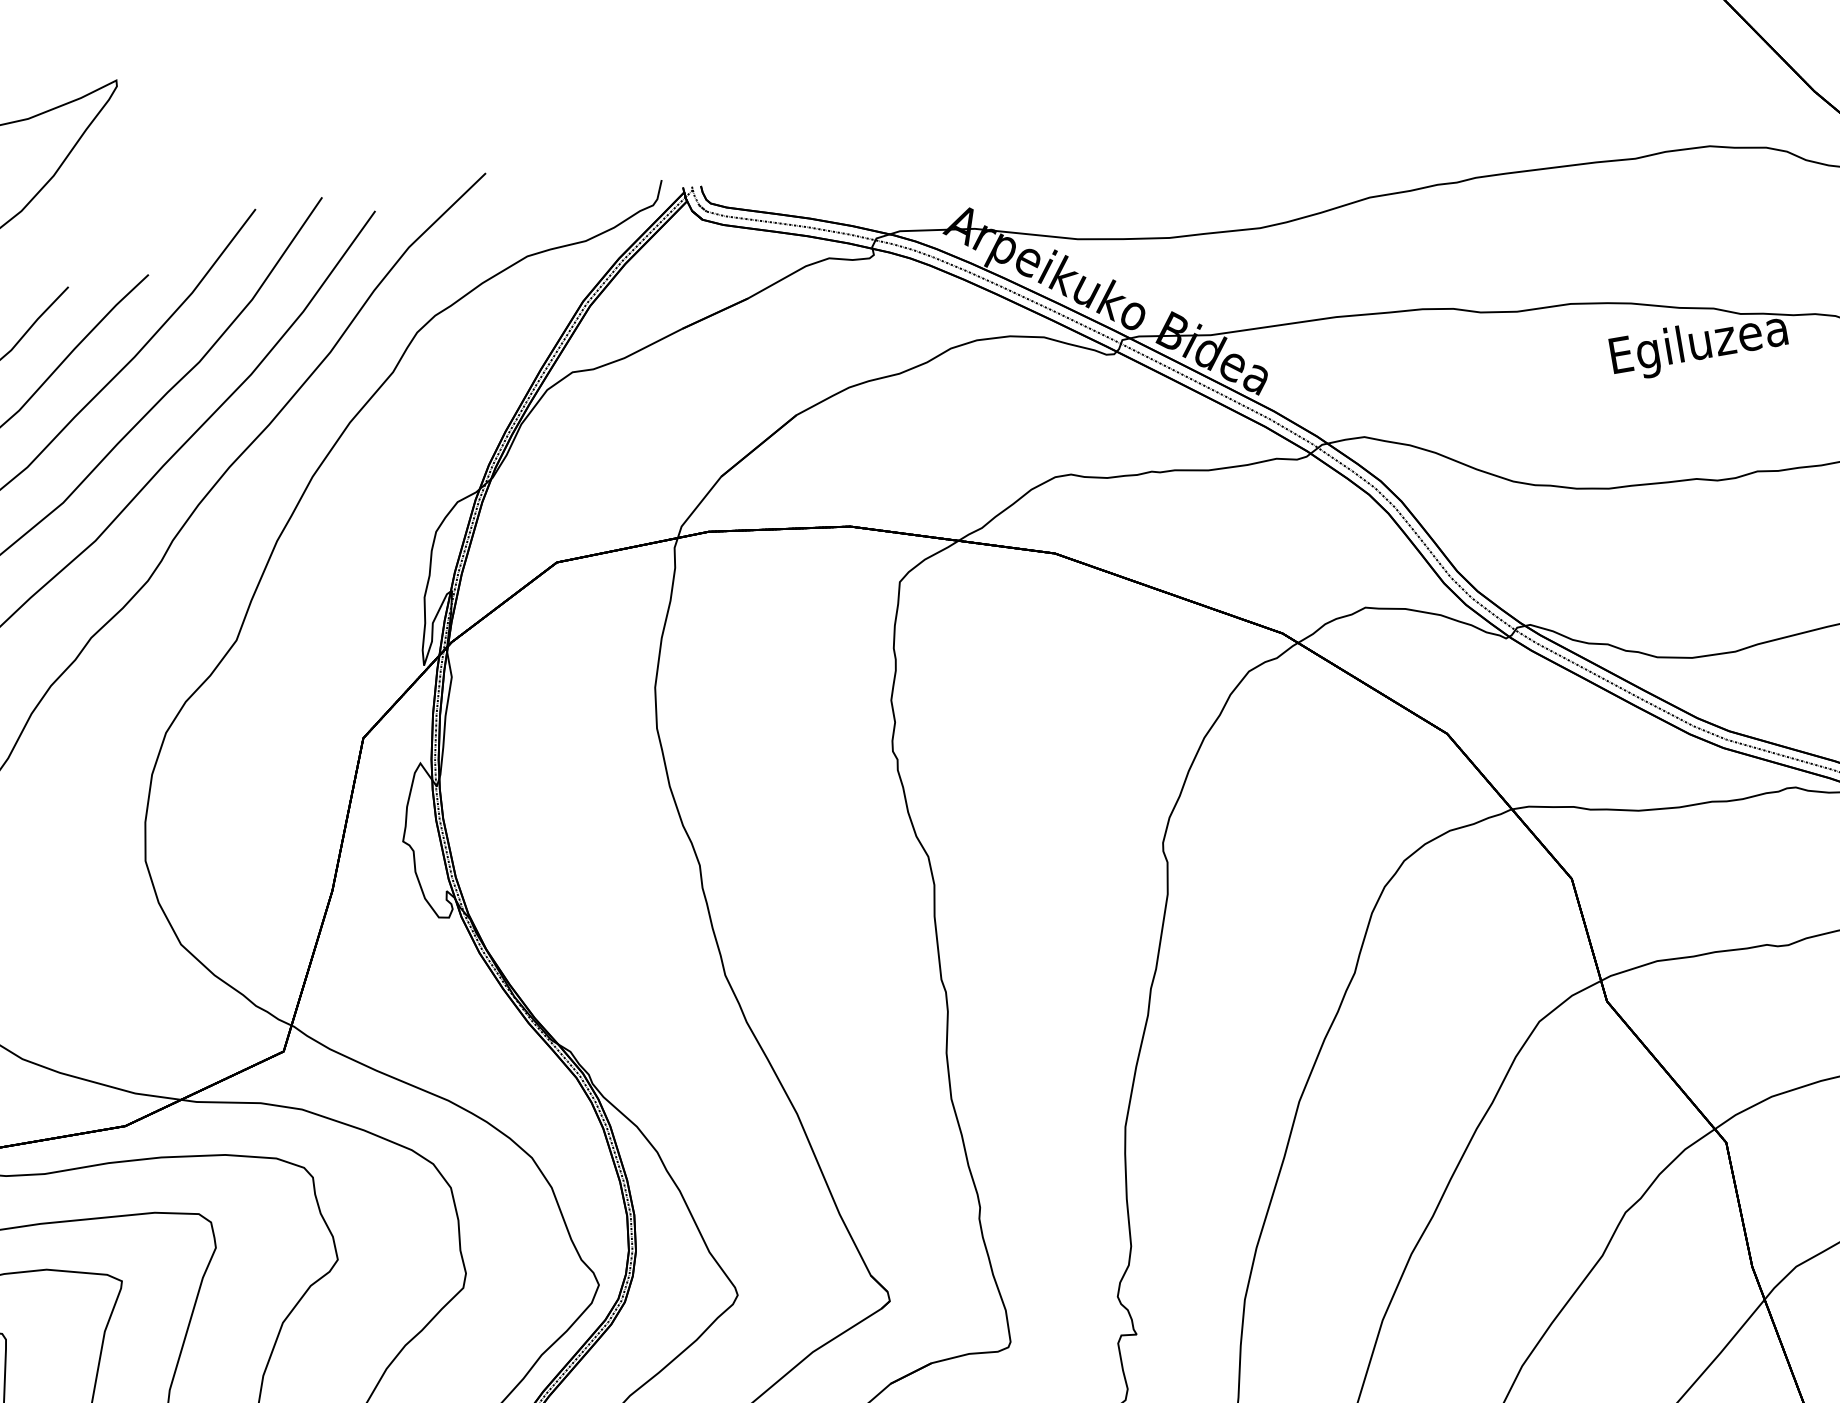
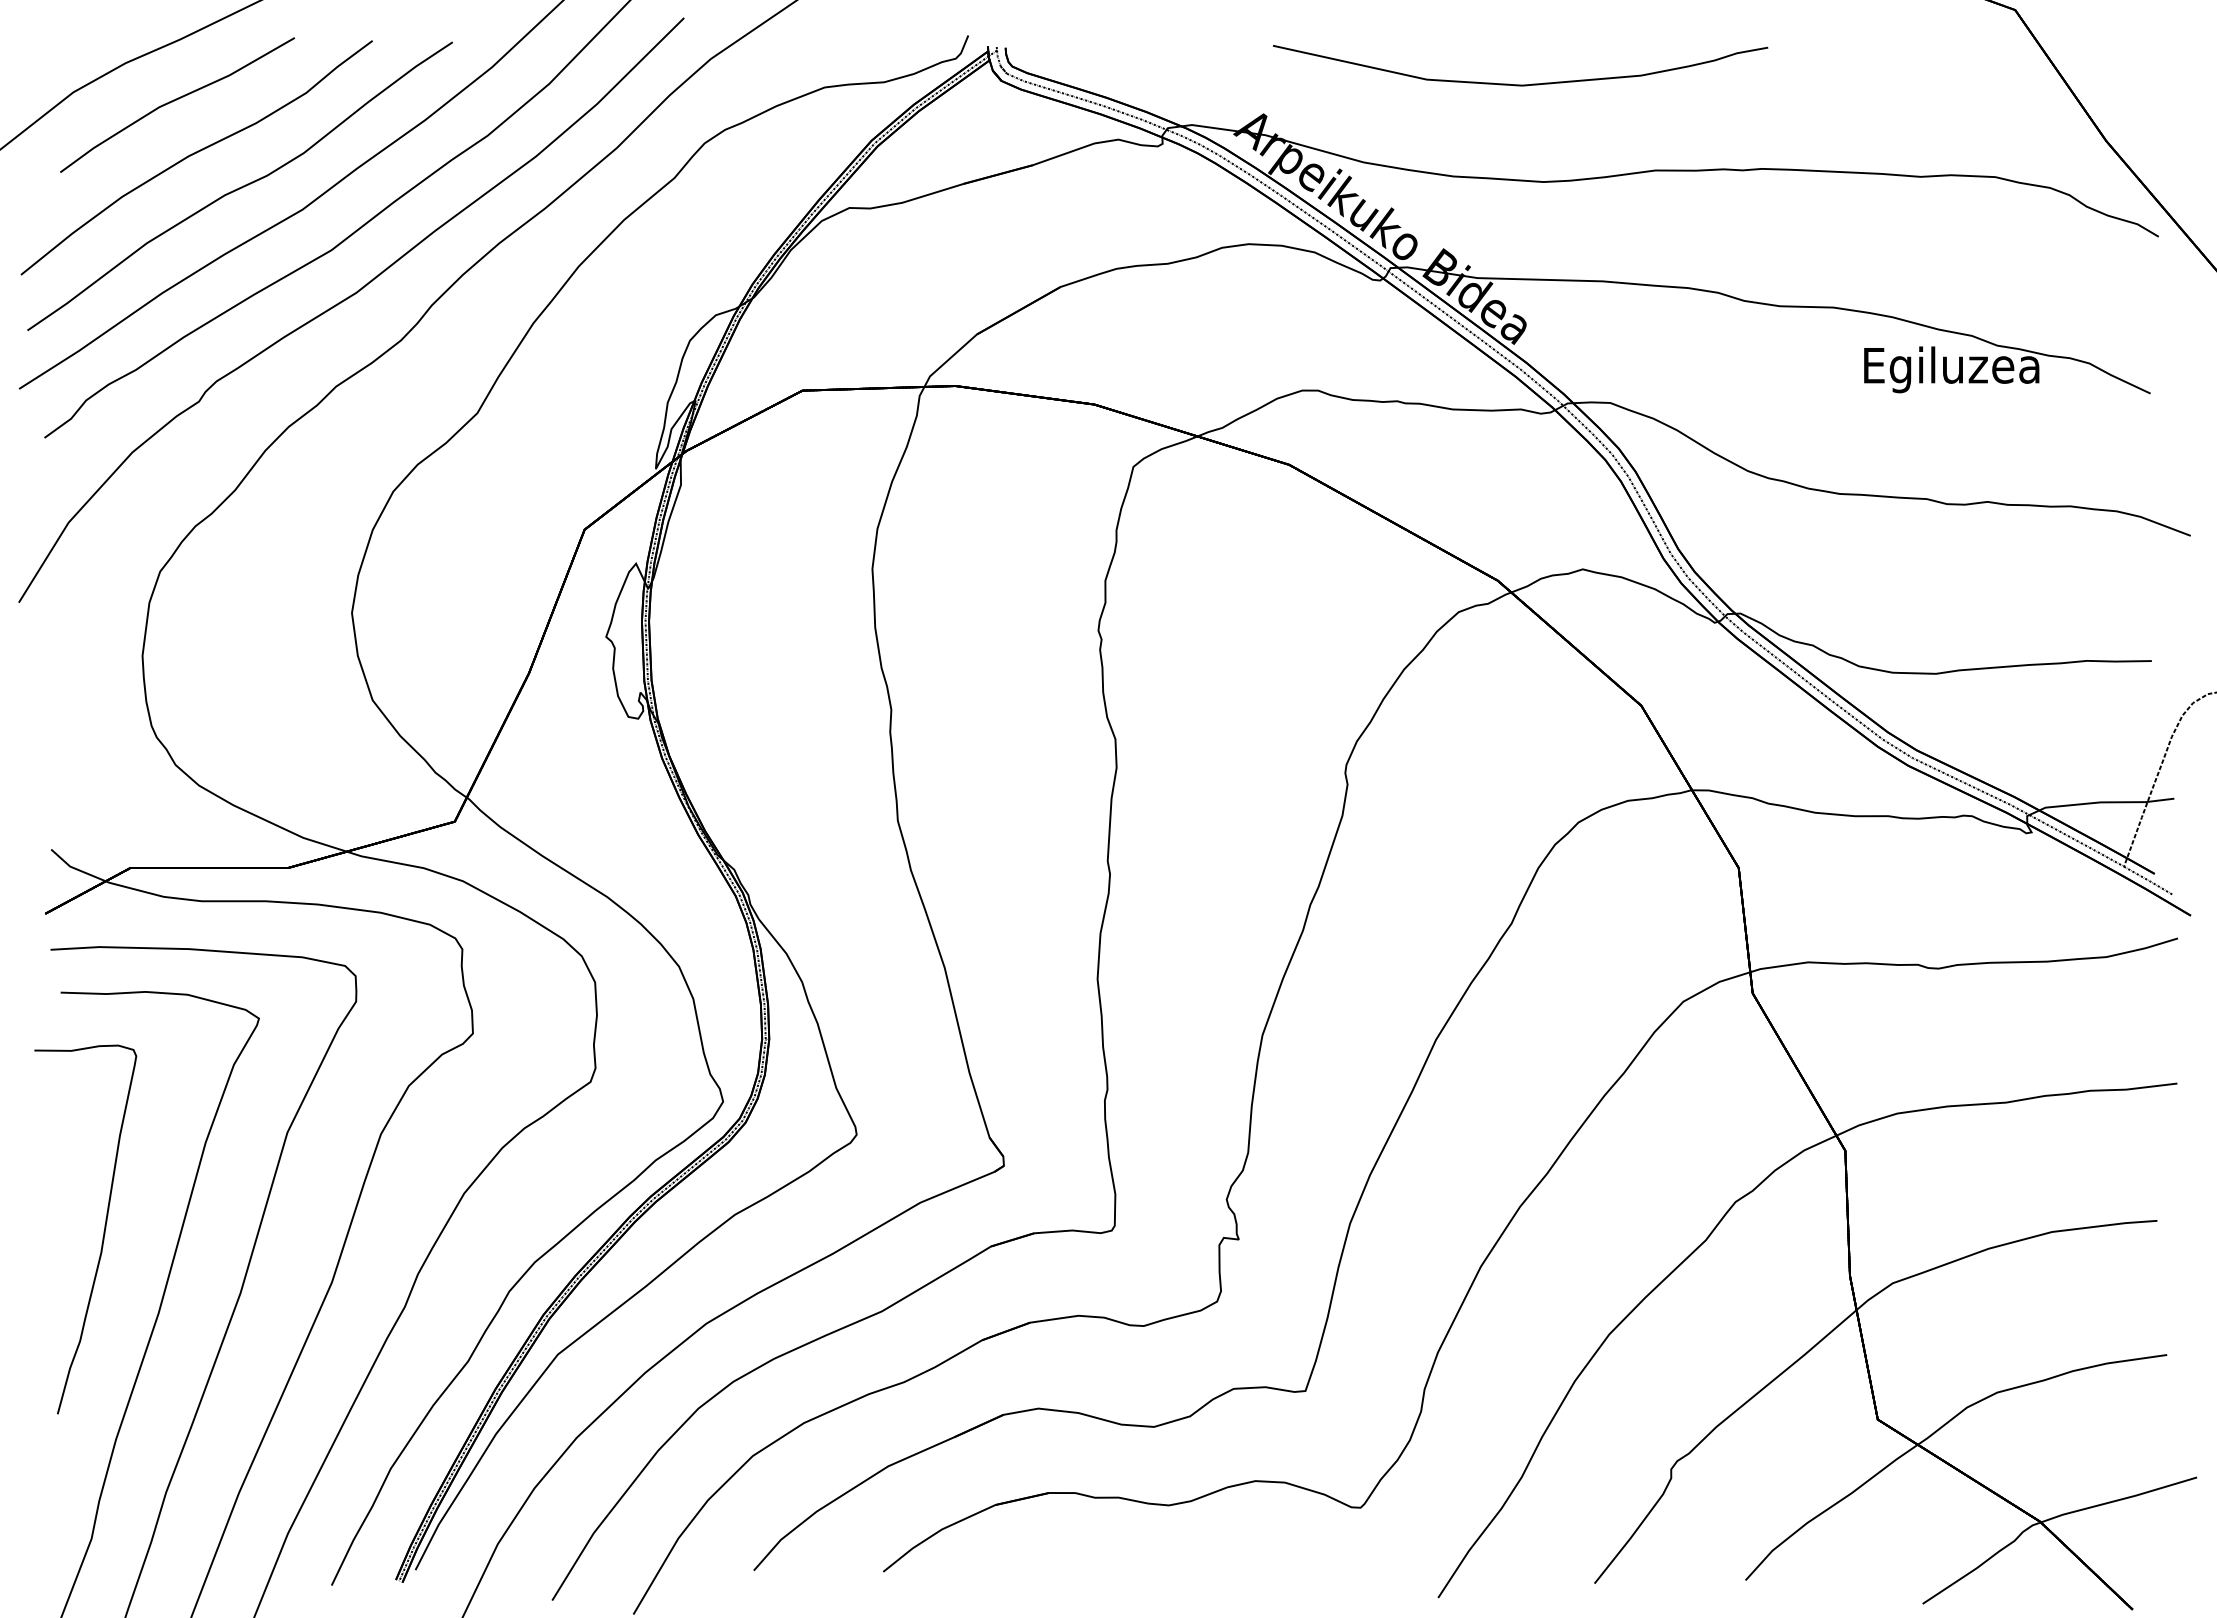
curve: (1220, 134) -> (1520, 84), added

